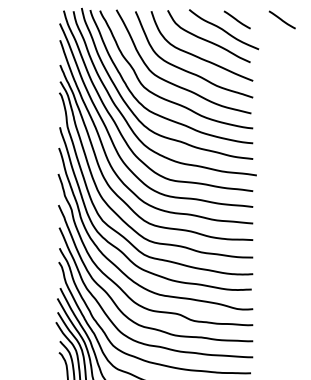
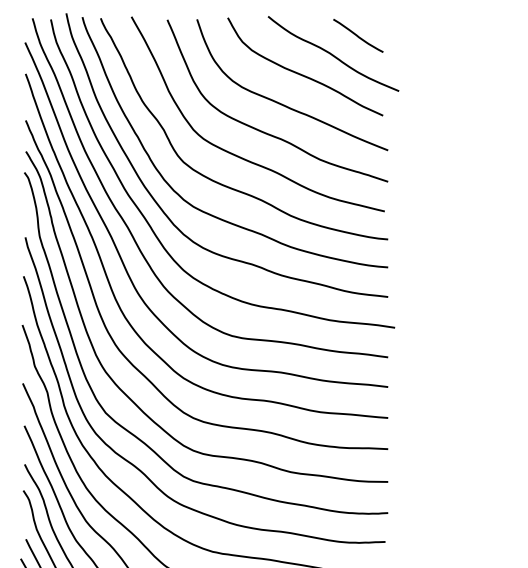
line: (281, 19) -> (441, 34), removed

